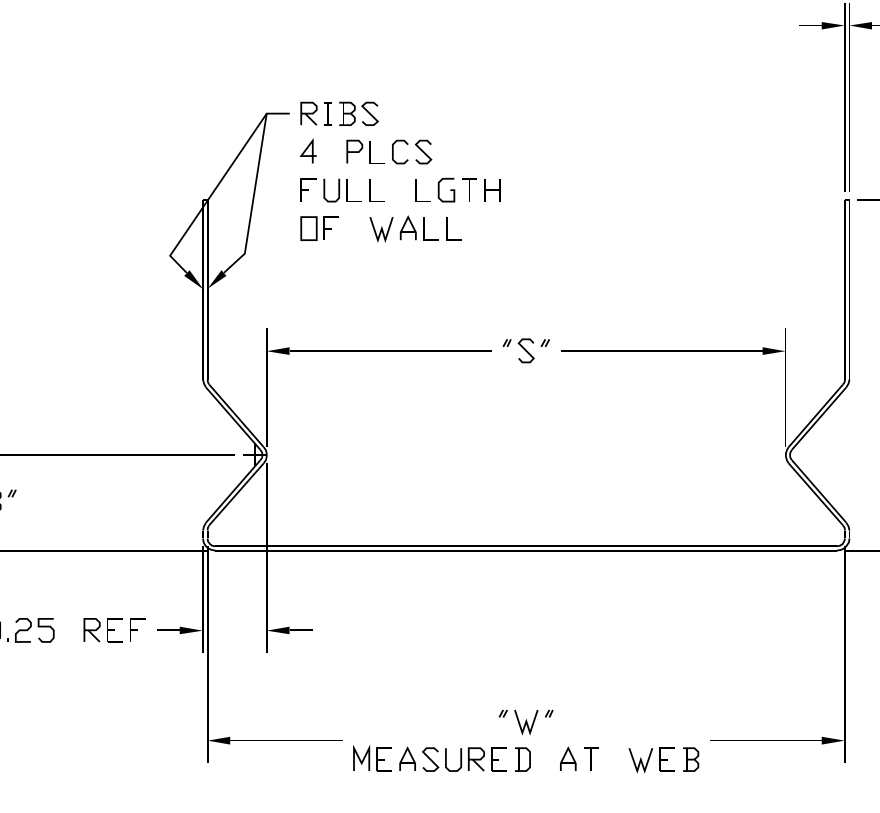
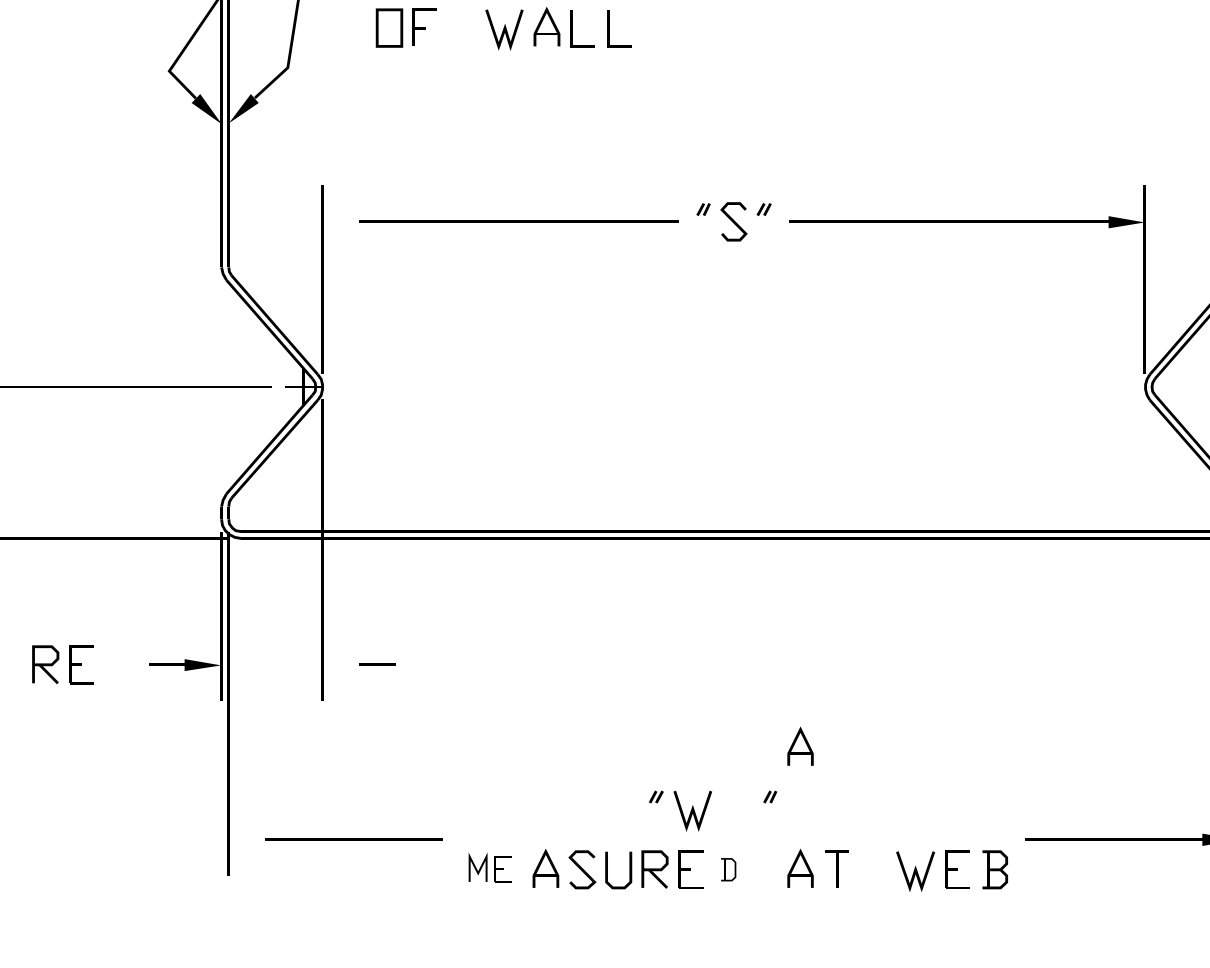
fill: (277, 350) -> (339, 221), removed
part: (137, 629) -> (117, 663), removed
fill: (277, 630) -> (339, 665), removed
part: (568, 681) -> (800, 745), added
part: (518, 722) -> (680, 810), moved
fill: (218, 740) -> (246, 839), removed
part: (372, 758) -> (490, 868), size x0.7
part: (522, 759) -> (727, 869), size x0.6

